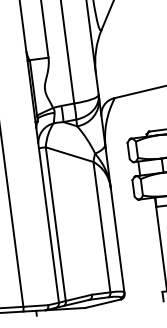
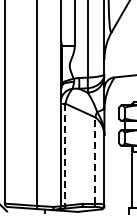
line: (55, 223) -> (65, 154), solid -> dashed
line: (102, 226) -> (95, 160), solid -> dashed

